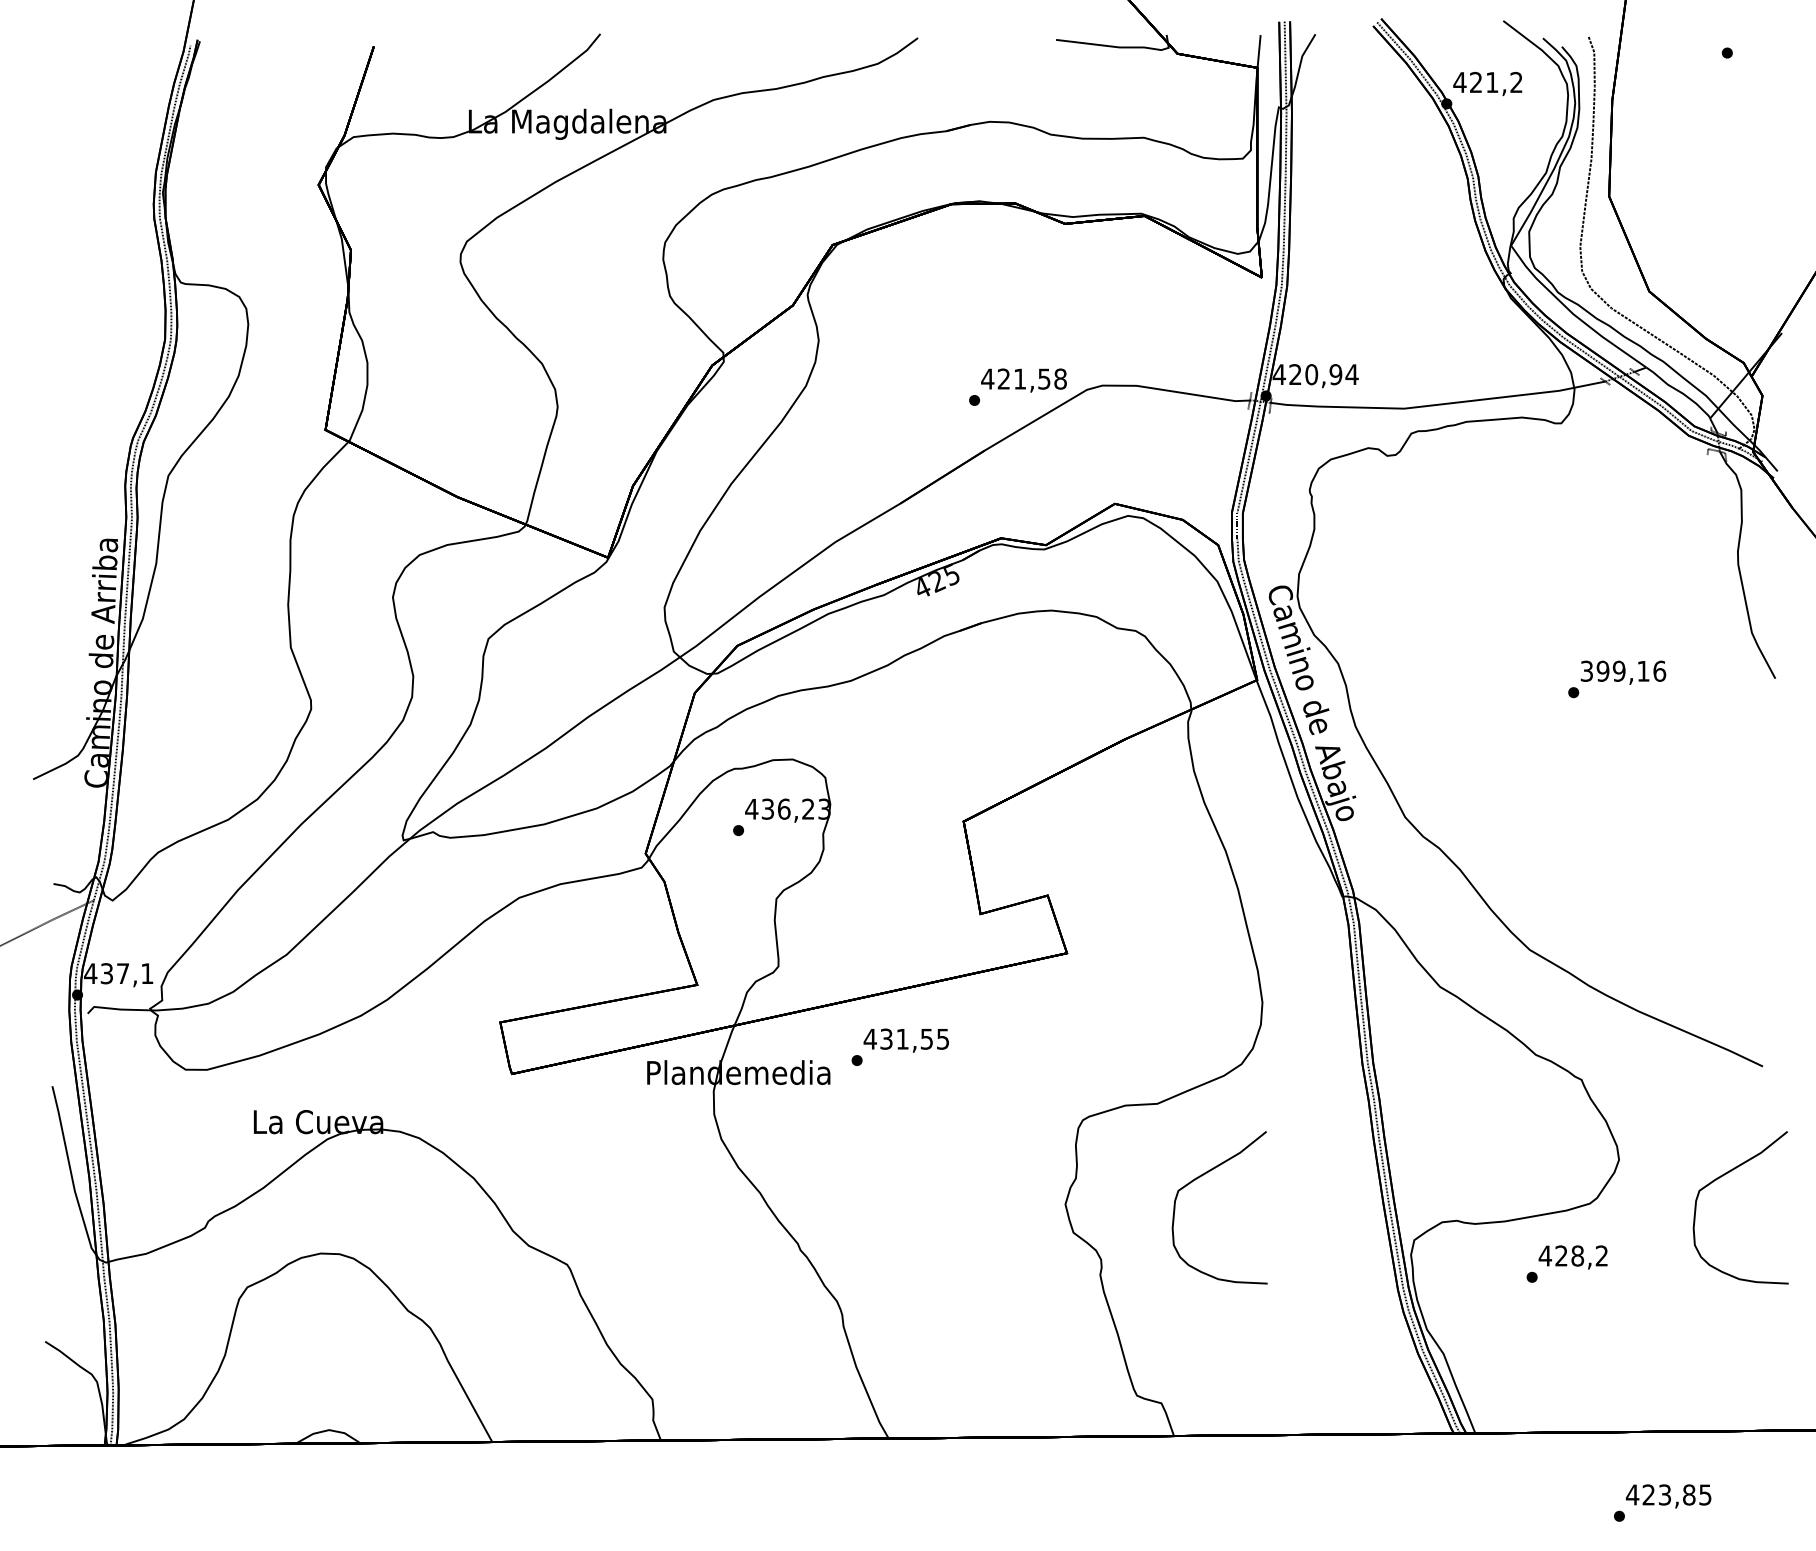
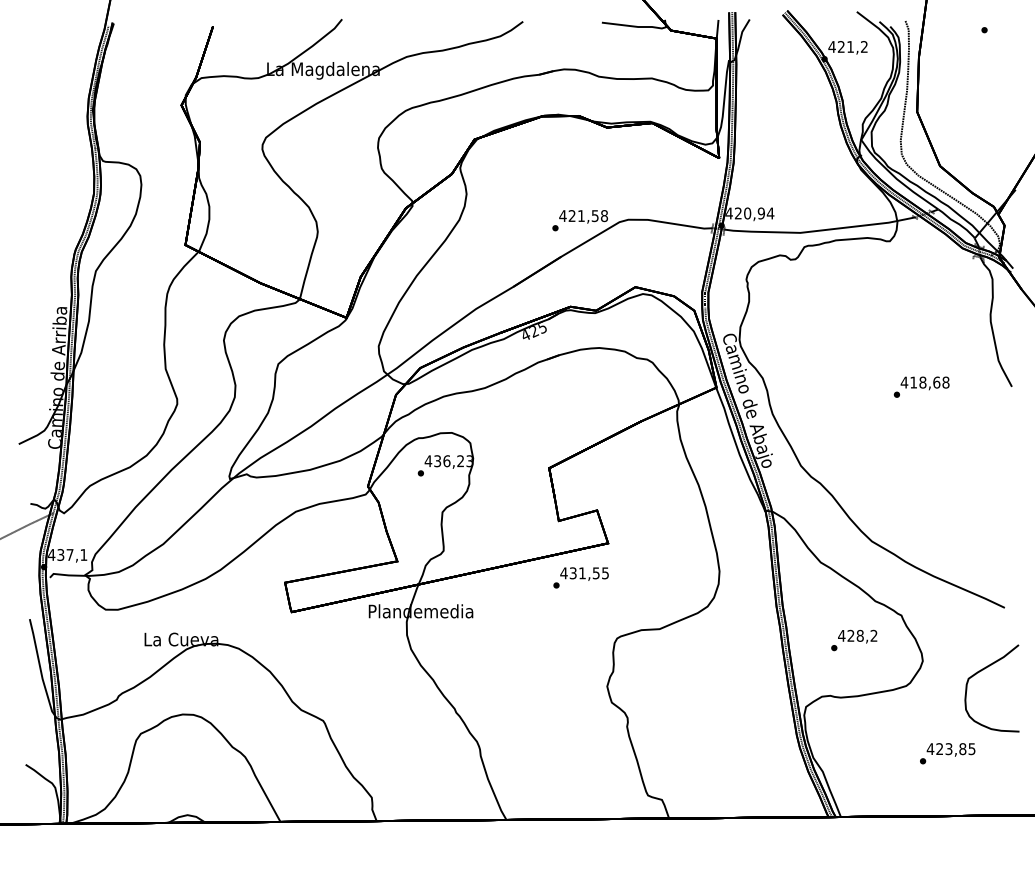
text: (1622, 671) -> (924, 382), 399,16 -> 418,68
text: (899, 1046) -> (580, 577), moved
curve: (1204, 1176) -> (686, 670), removed
text: (1567, 1264) -> (854, 640), moved
text: (1662, 1502) -> (947, 753), moved

